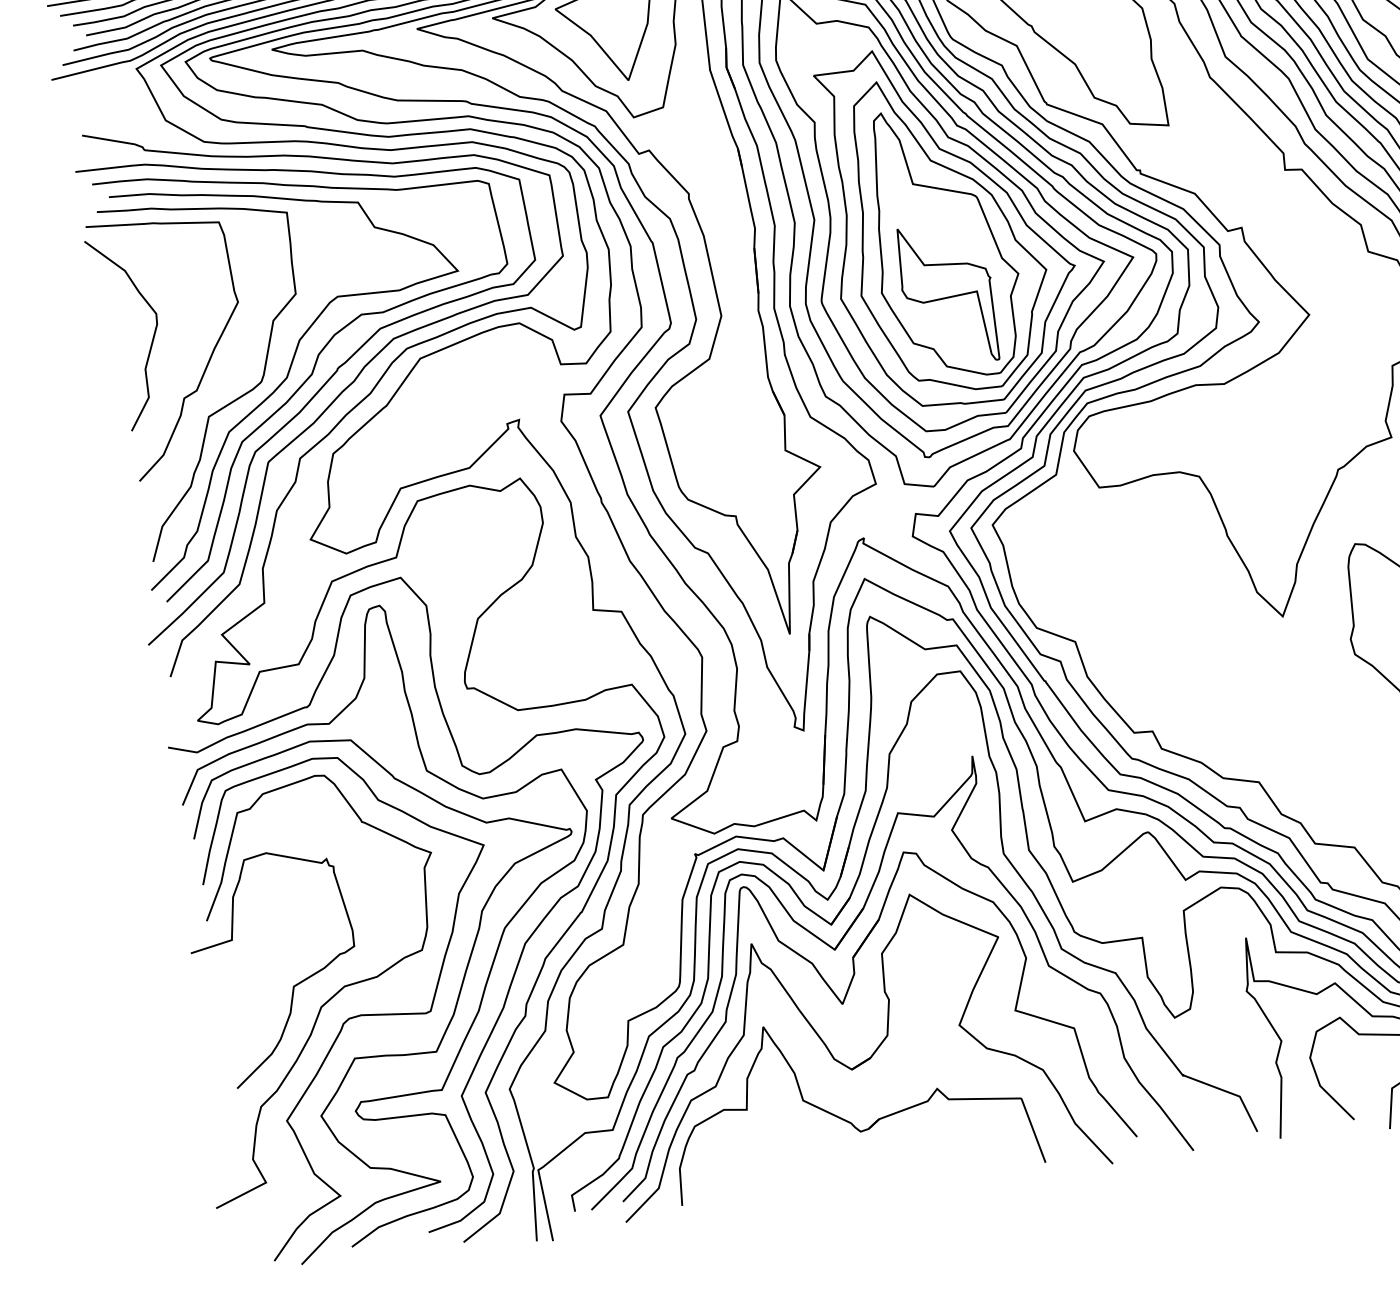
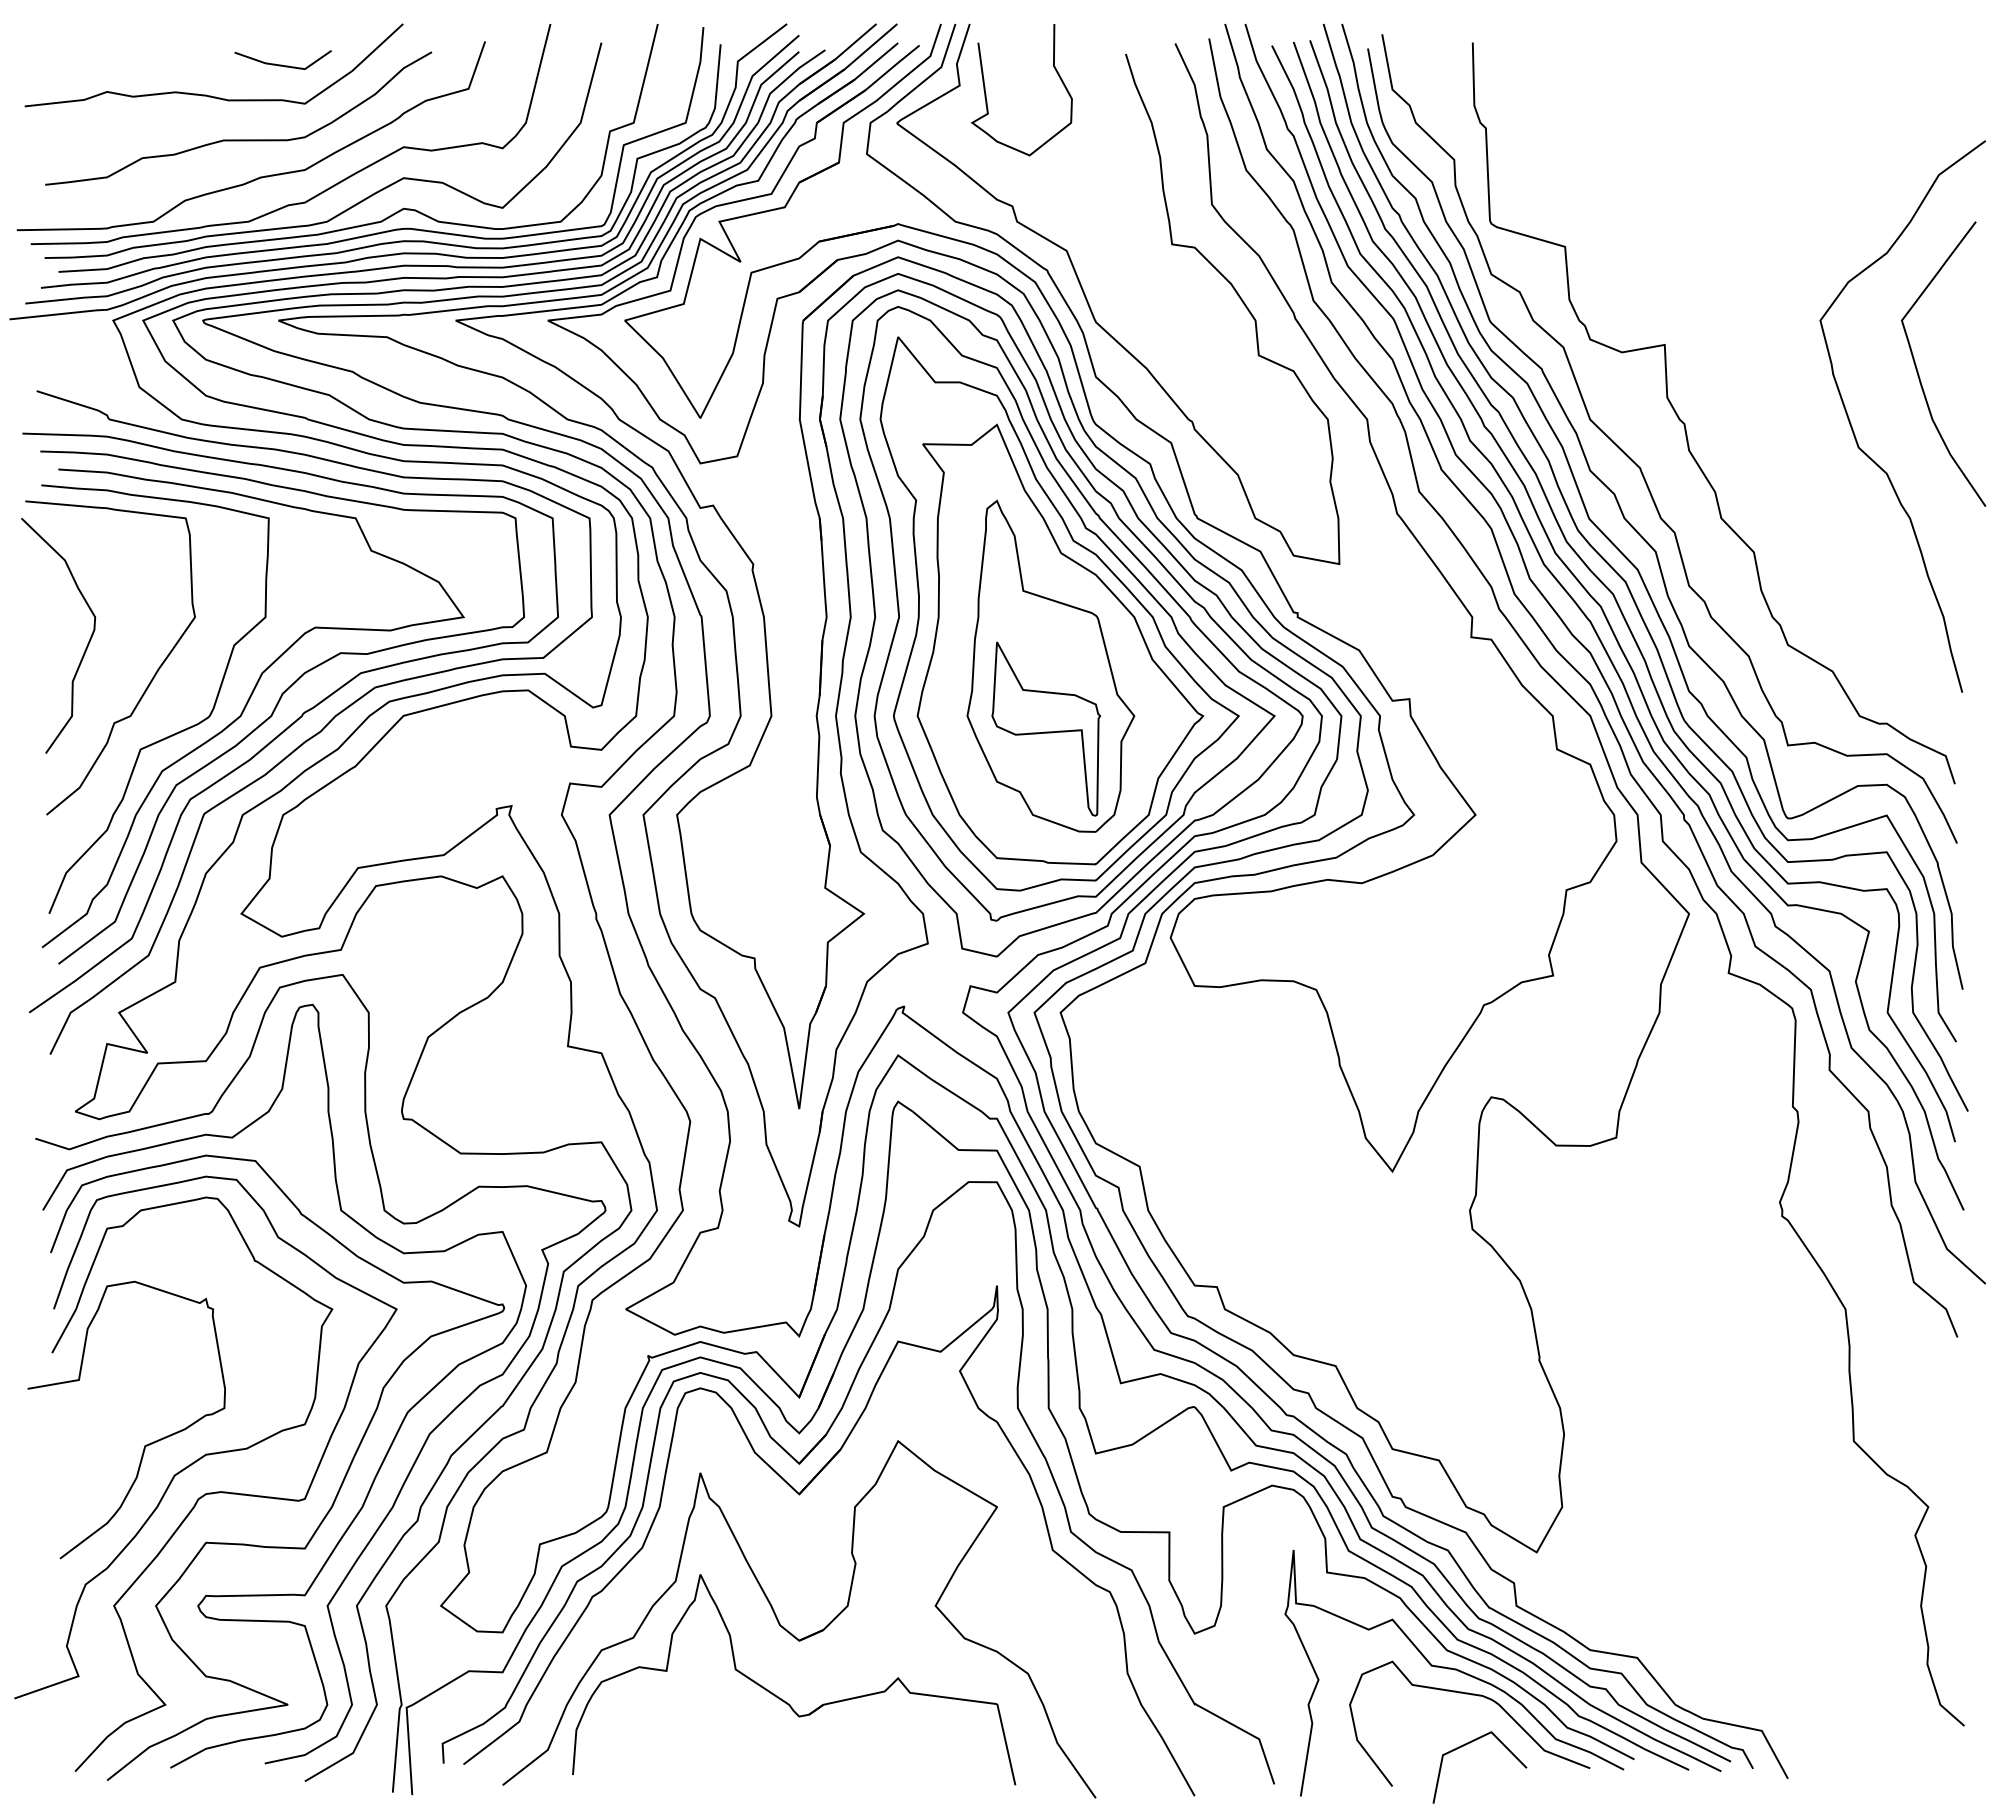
part: (946, 232) -> (1055, 654), removed
part: (842, 1004) -> (799, 1561), removed

